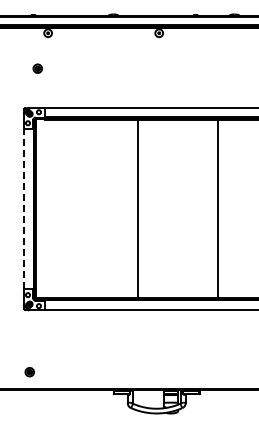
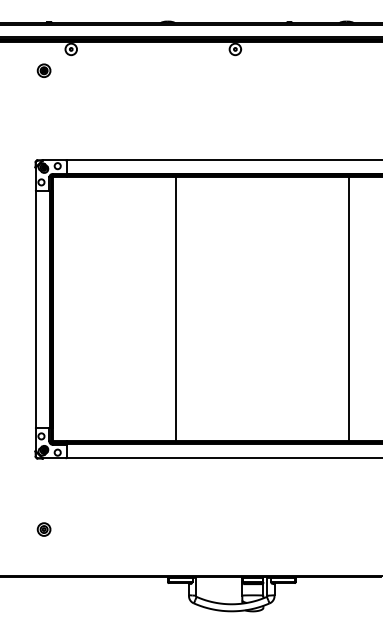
part: (37, 68) -> (43, 70), moved
line: (138, 208) -> (176, 308), moved
line: (217, 208) -> (348, 308), moved
line: (24, 209) -> (36, 309), dashed -> solid
part: (29, 372) -> (43, 530), moved

